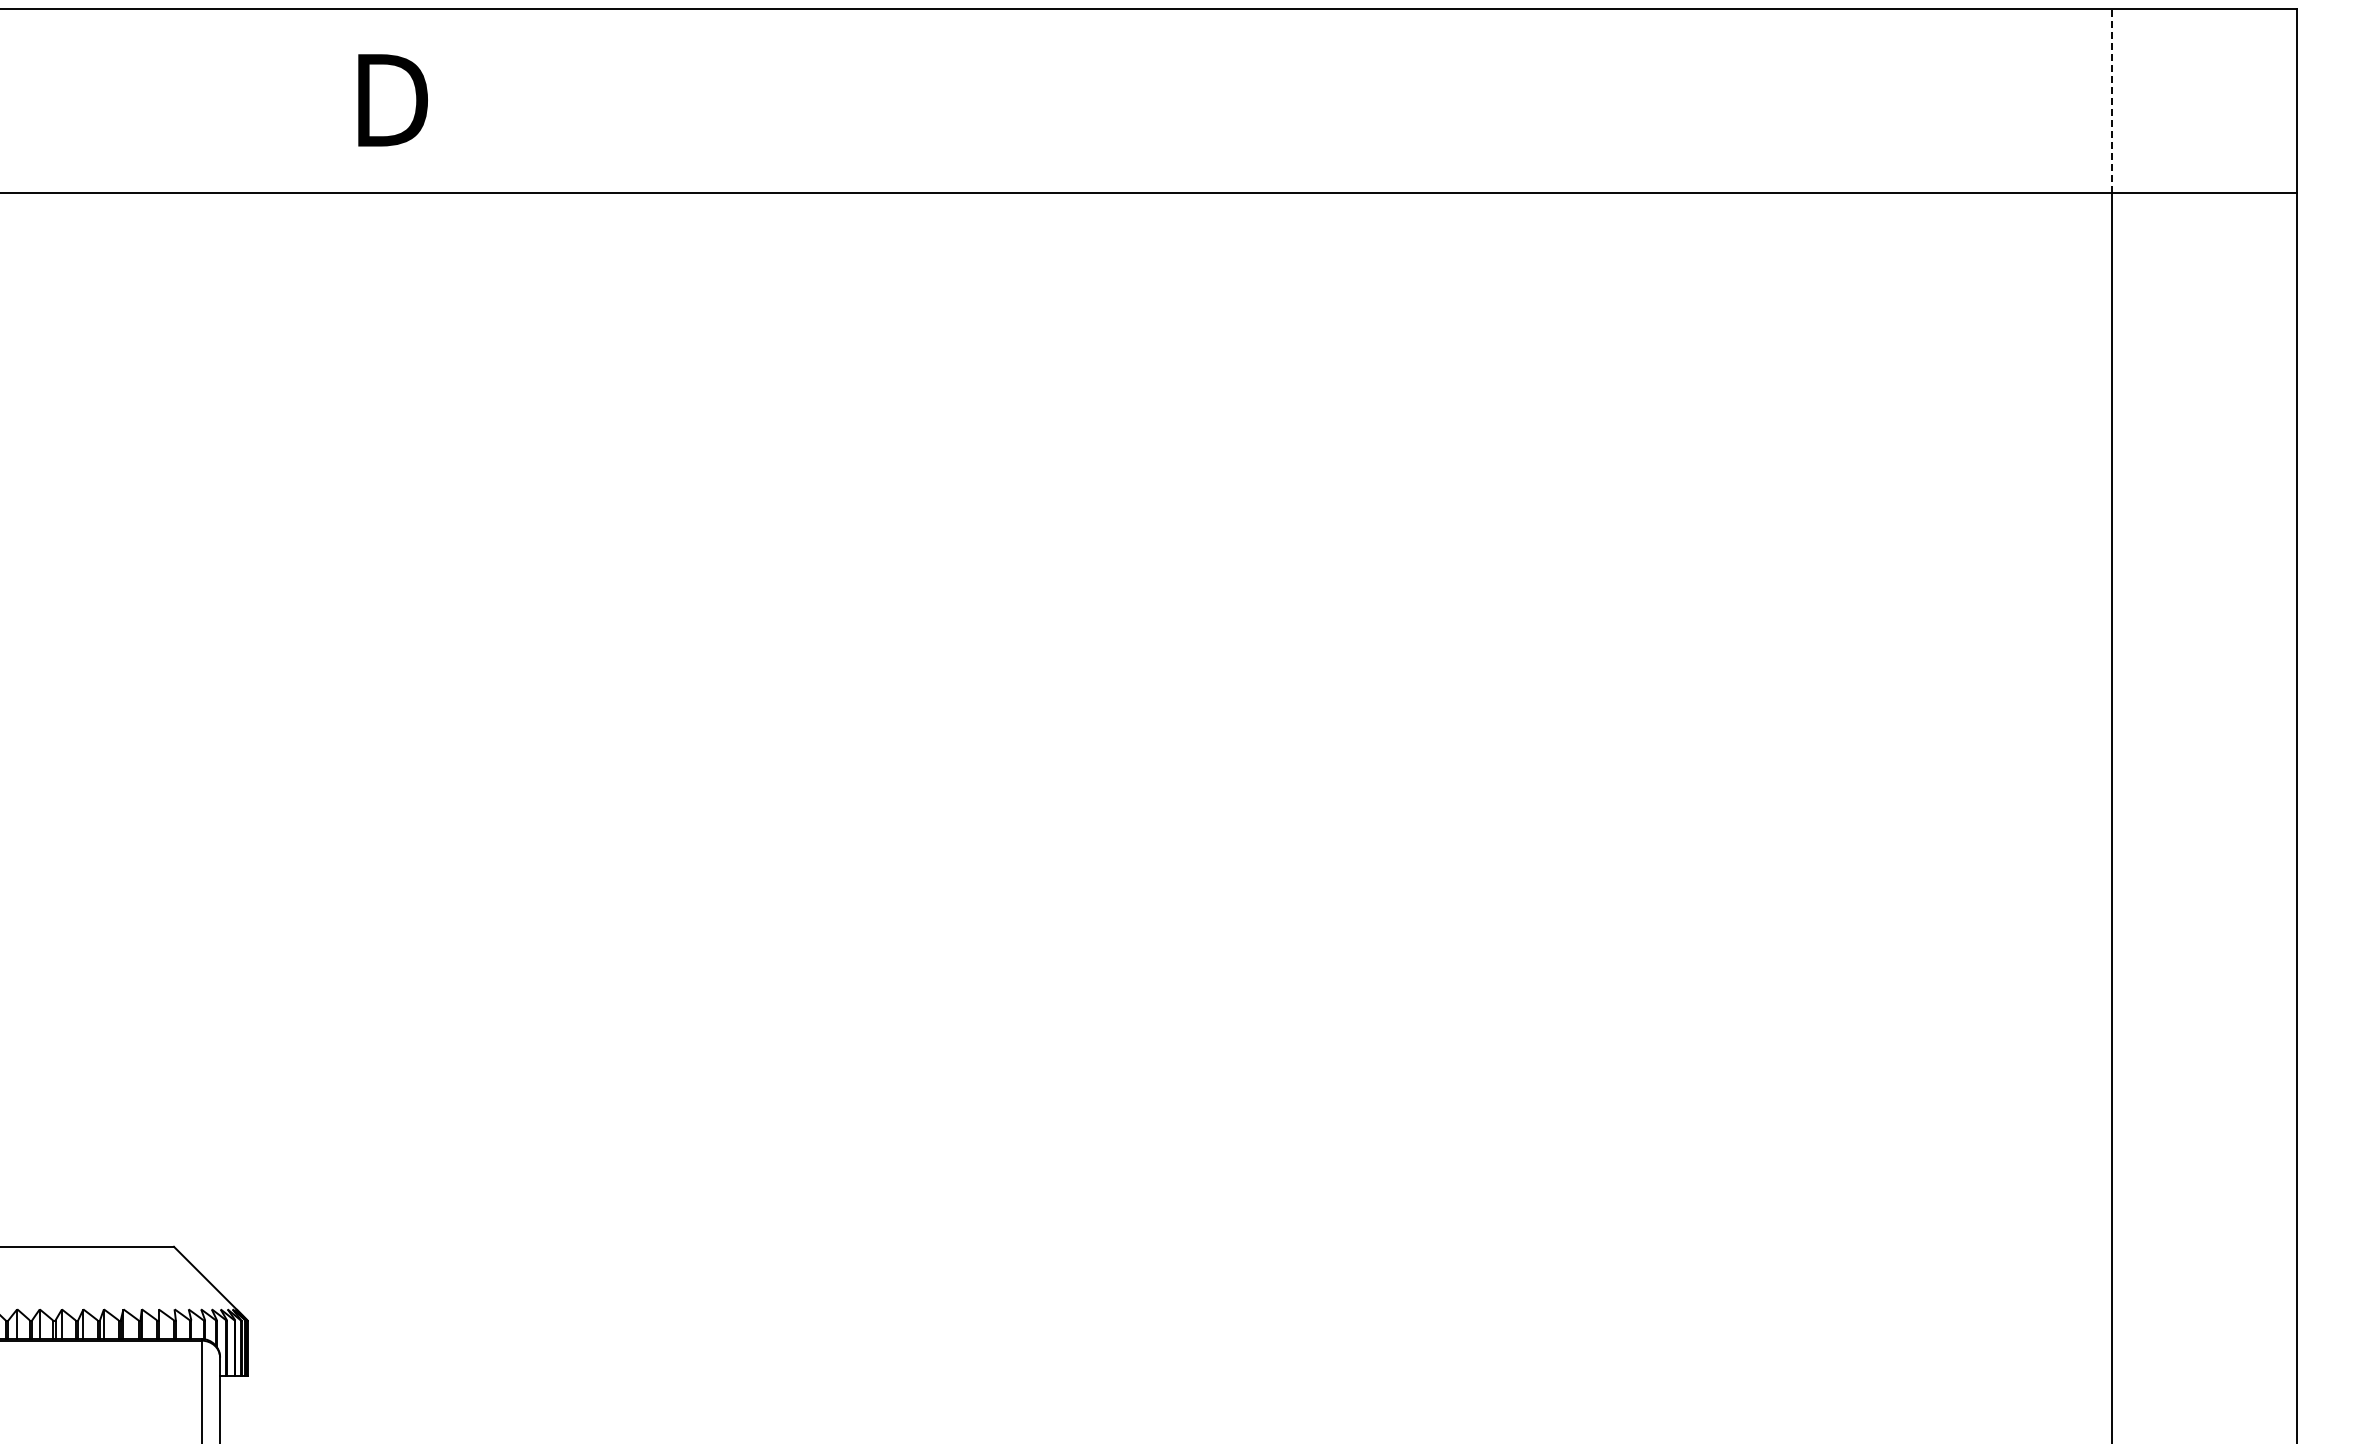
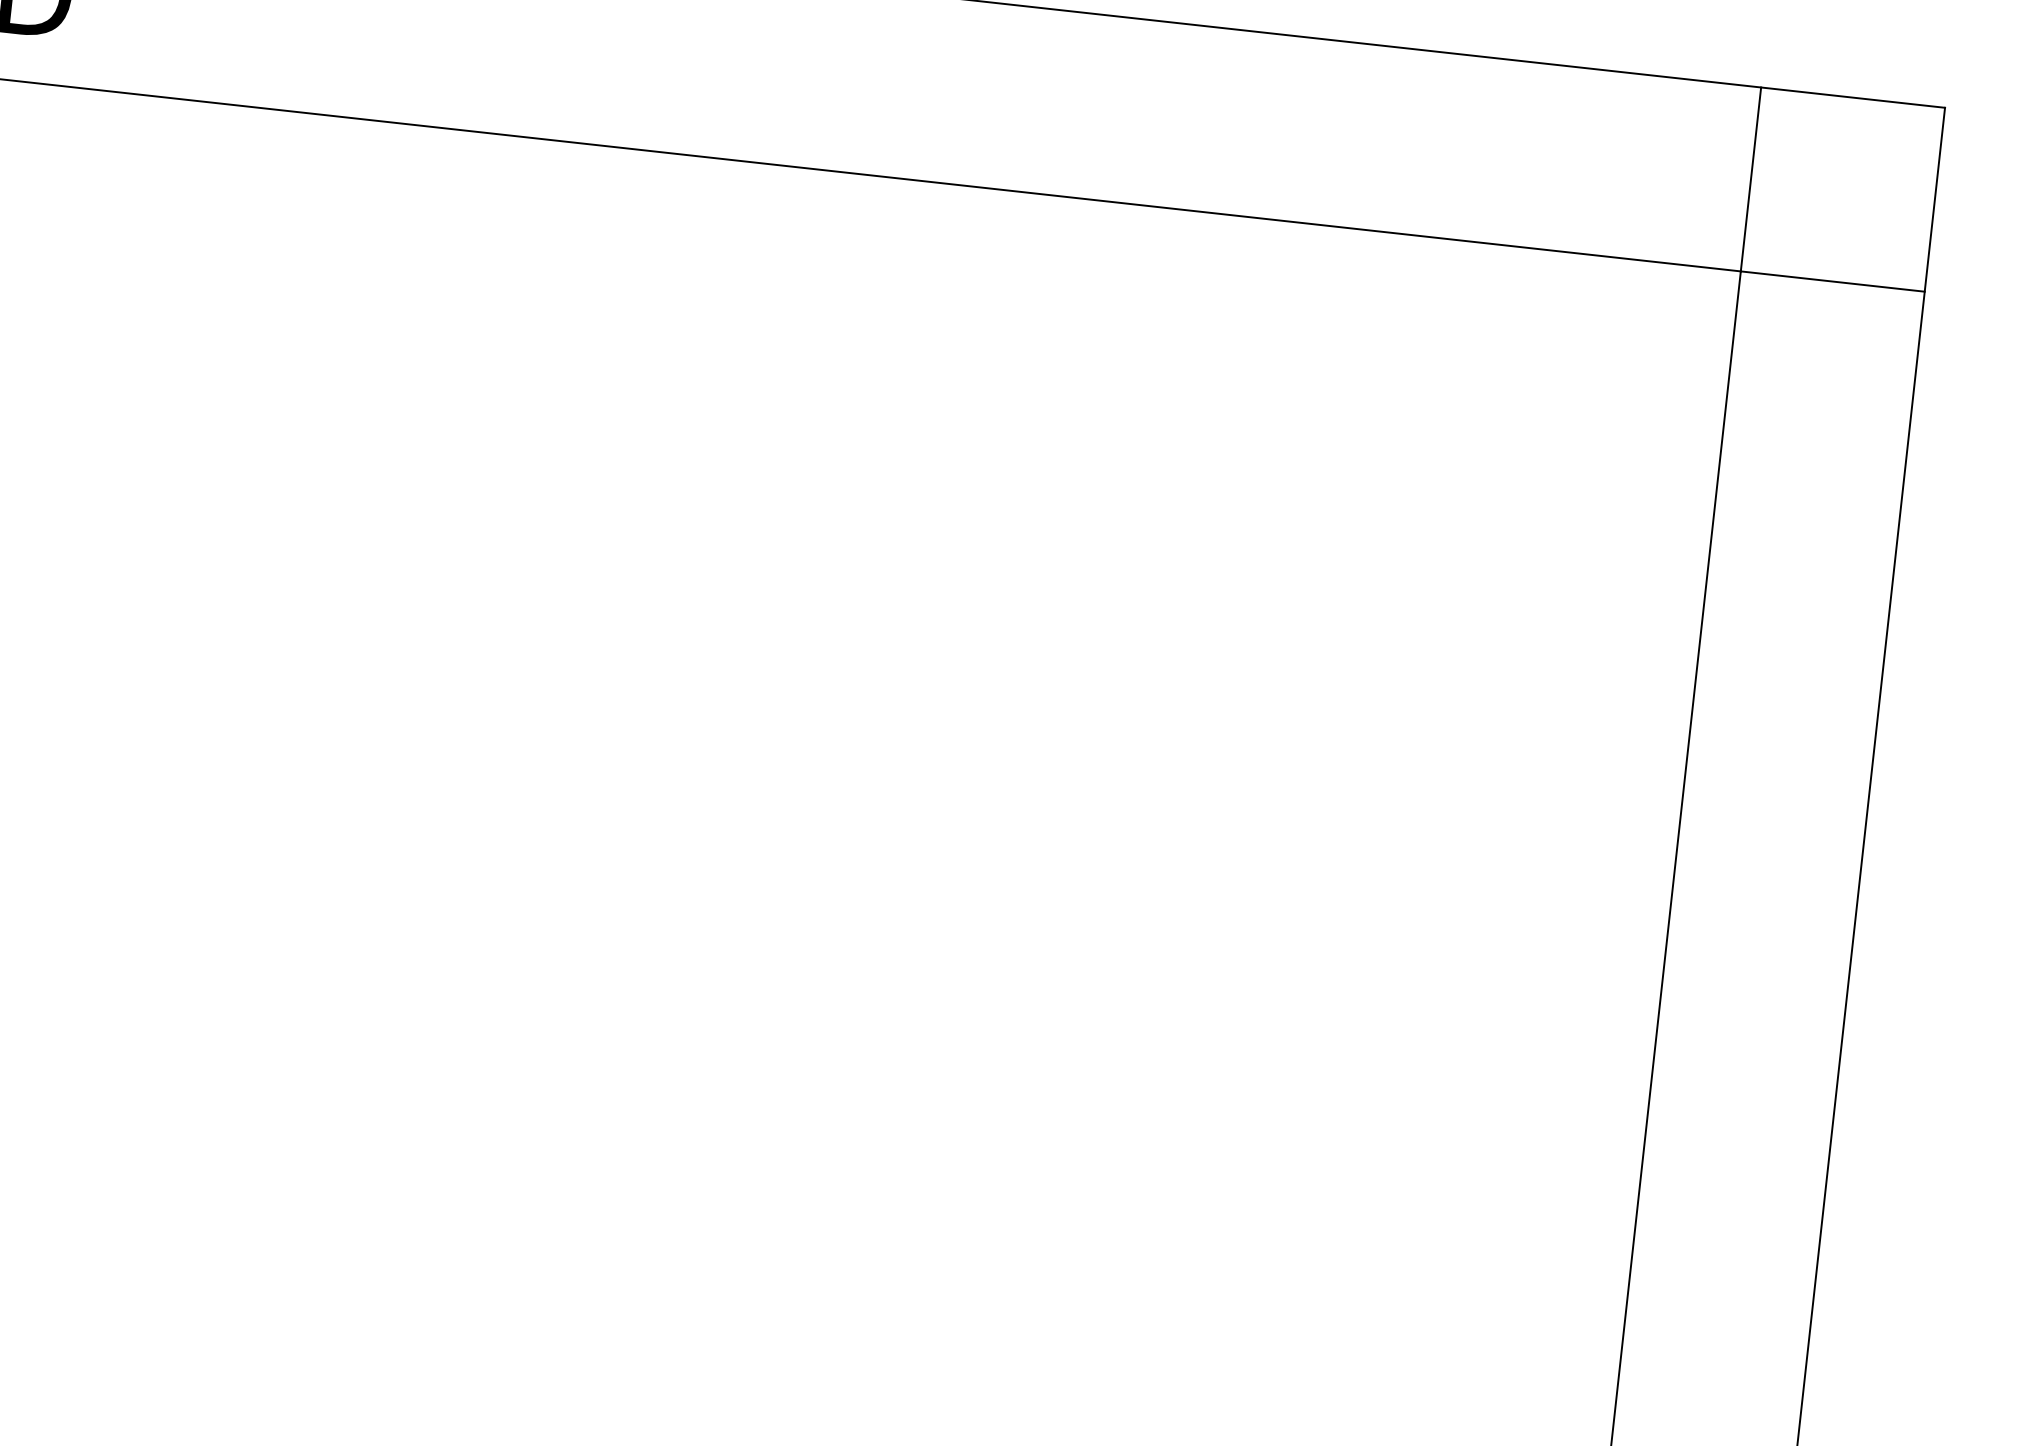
line: (2112, 100) -> (1751, 179), dashed -> solid

